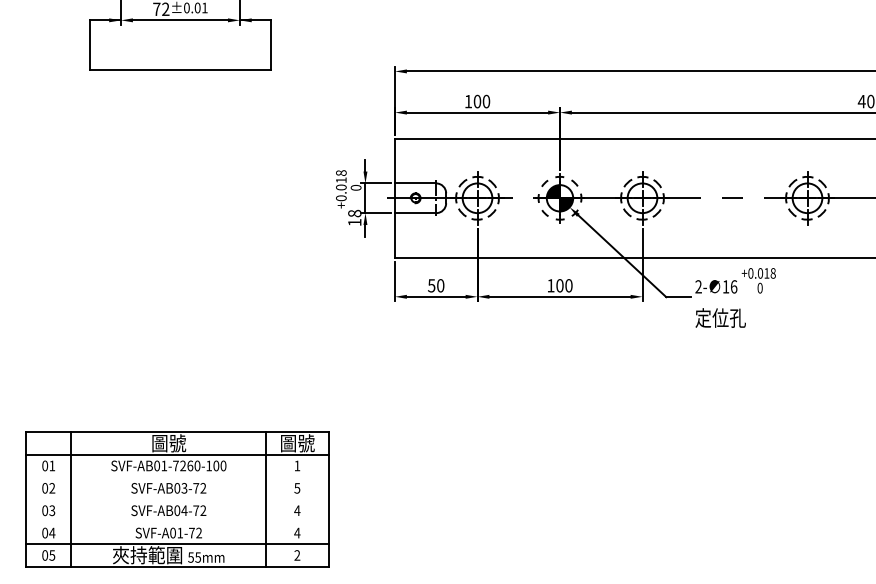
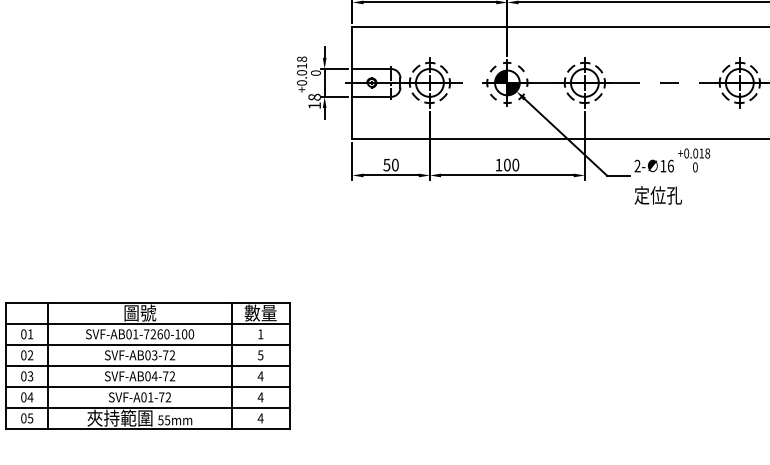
text: (297, 443) -> (260, 313), 圖號 -> 數量
line: (177, 477) -> (148, 345), added
line: (177, 499) -> (148, 365), added
line: (177, 521) -> (148, 386), added
text: (297, 555) -> (260, 418), 2 -> 4

